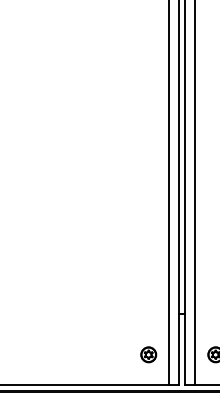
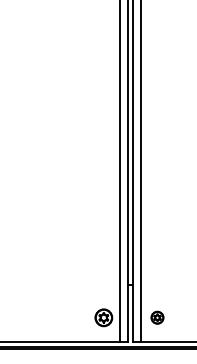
part: (148, 354) -> (103, 317), size x1.4

